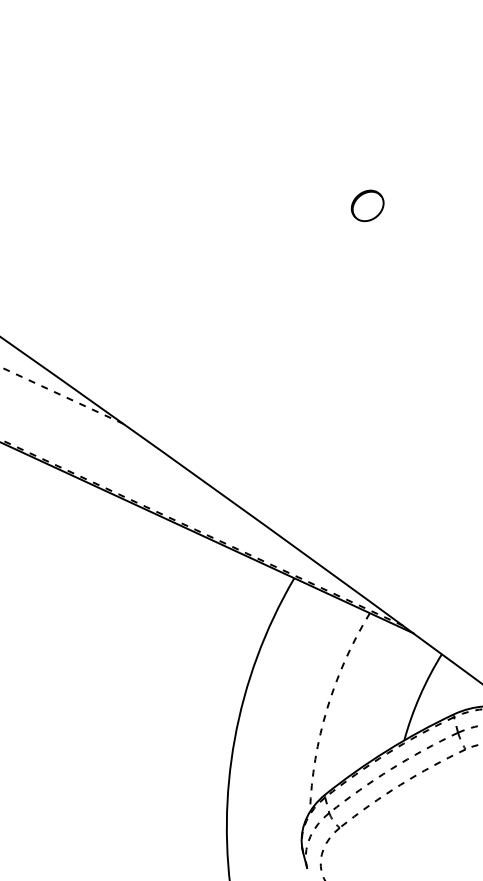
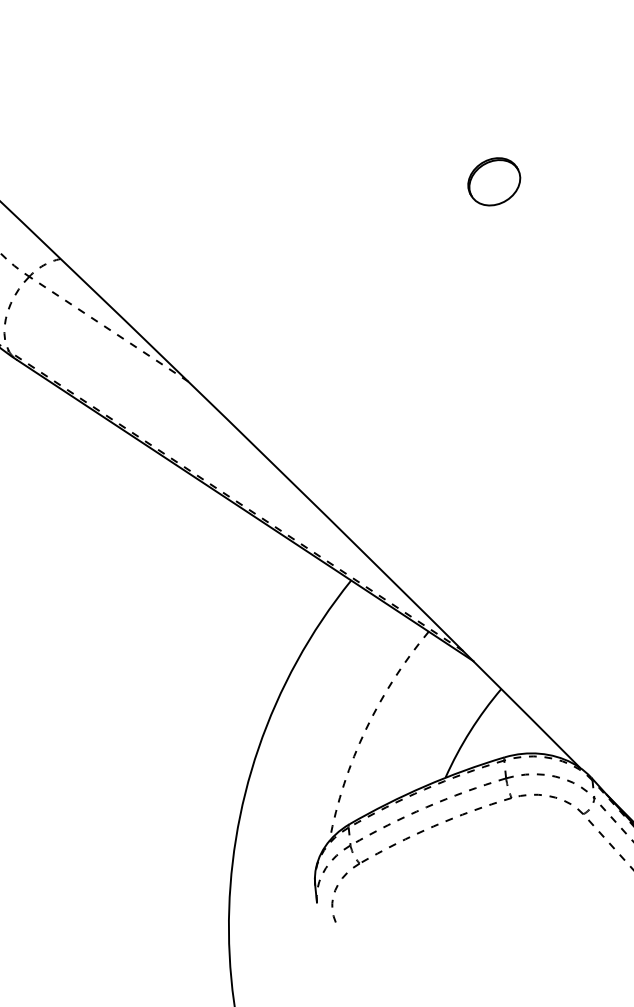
part: (367, 205) -> (494, 181), size x1.43

